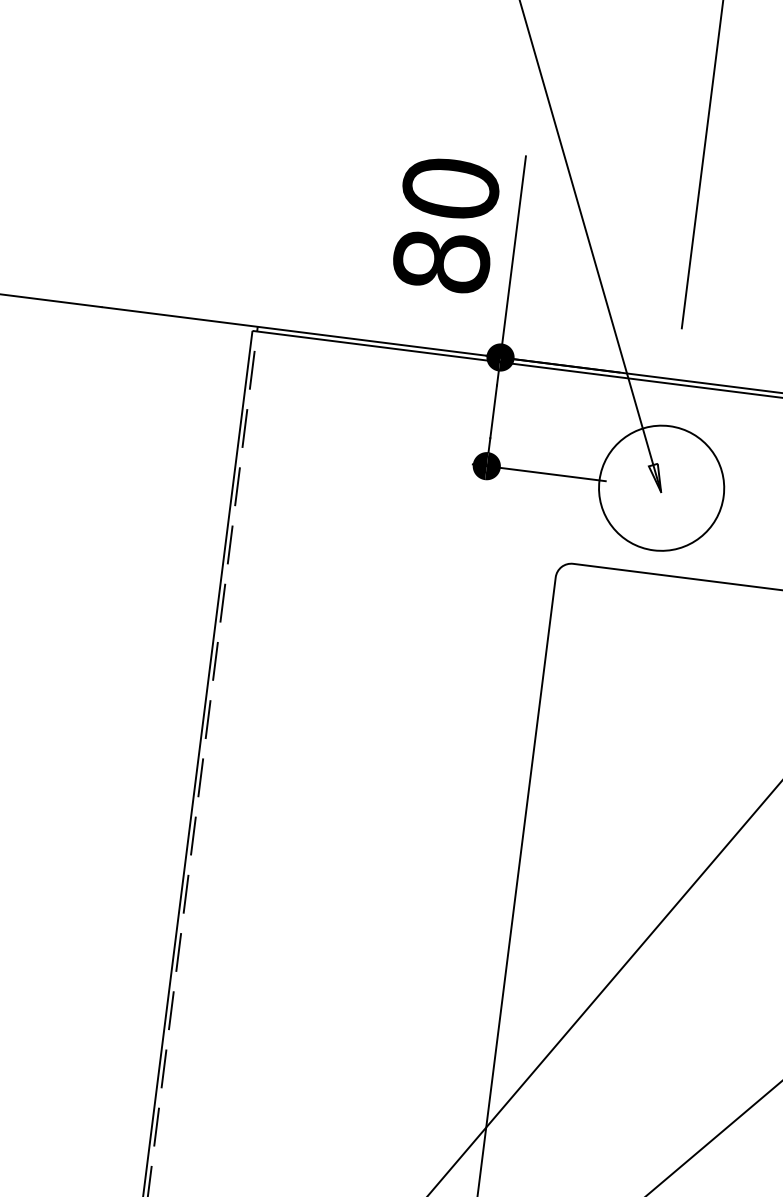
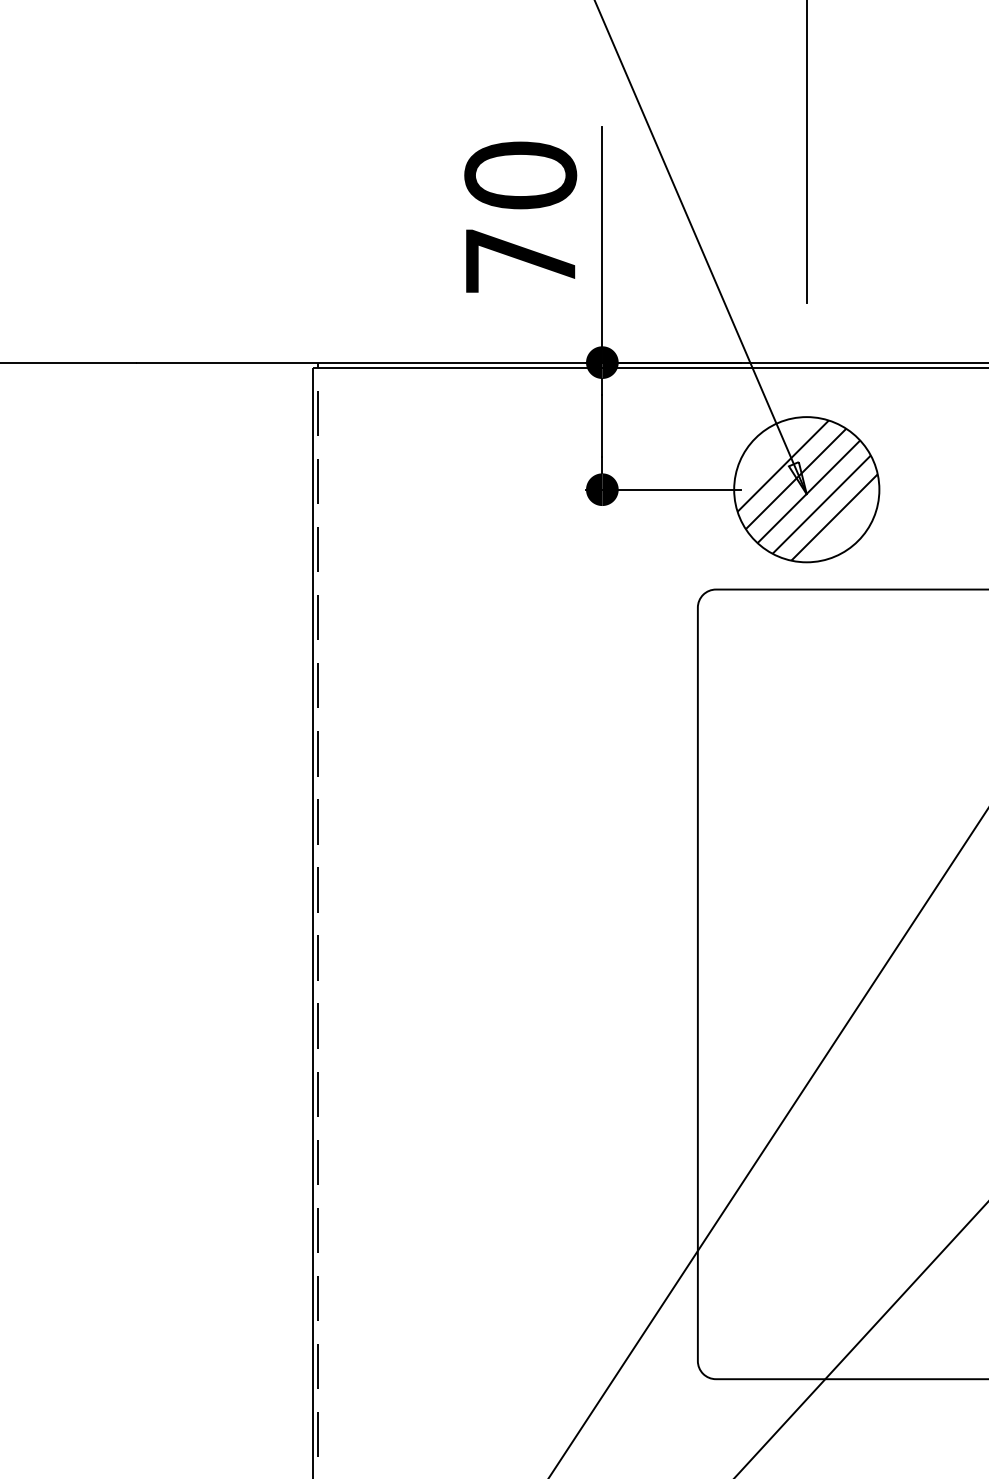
text: (441, 261) -> (520, 260), 80 -> 70
hatch: (662, 489) -> (807, 490), added

